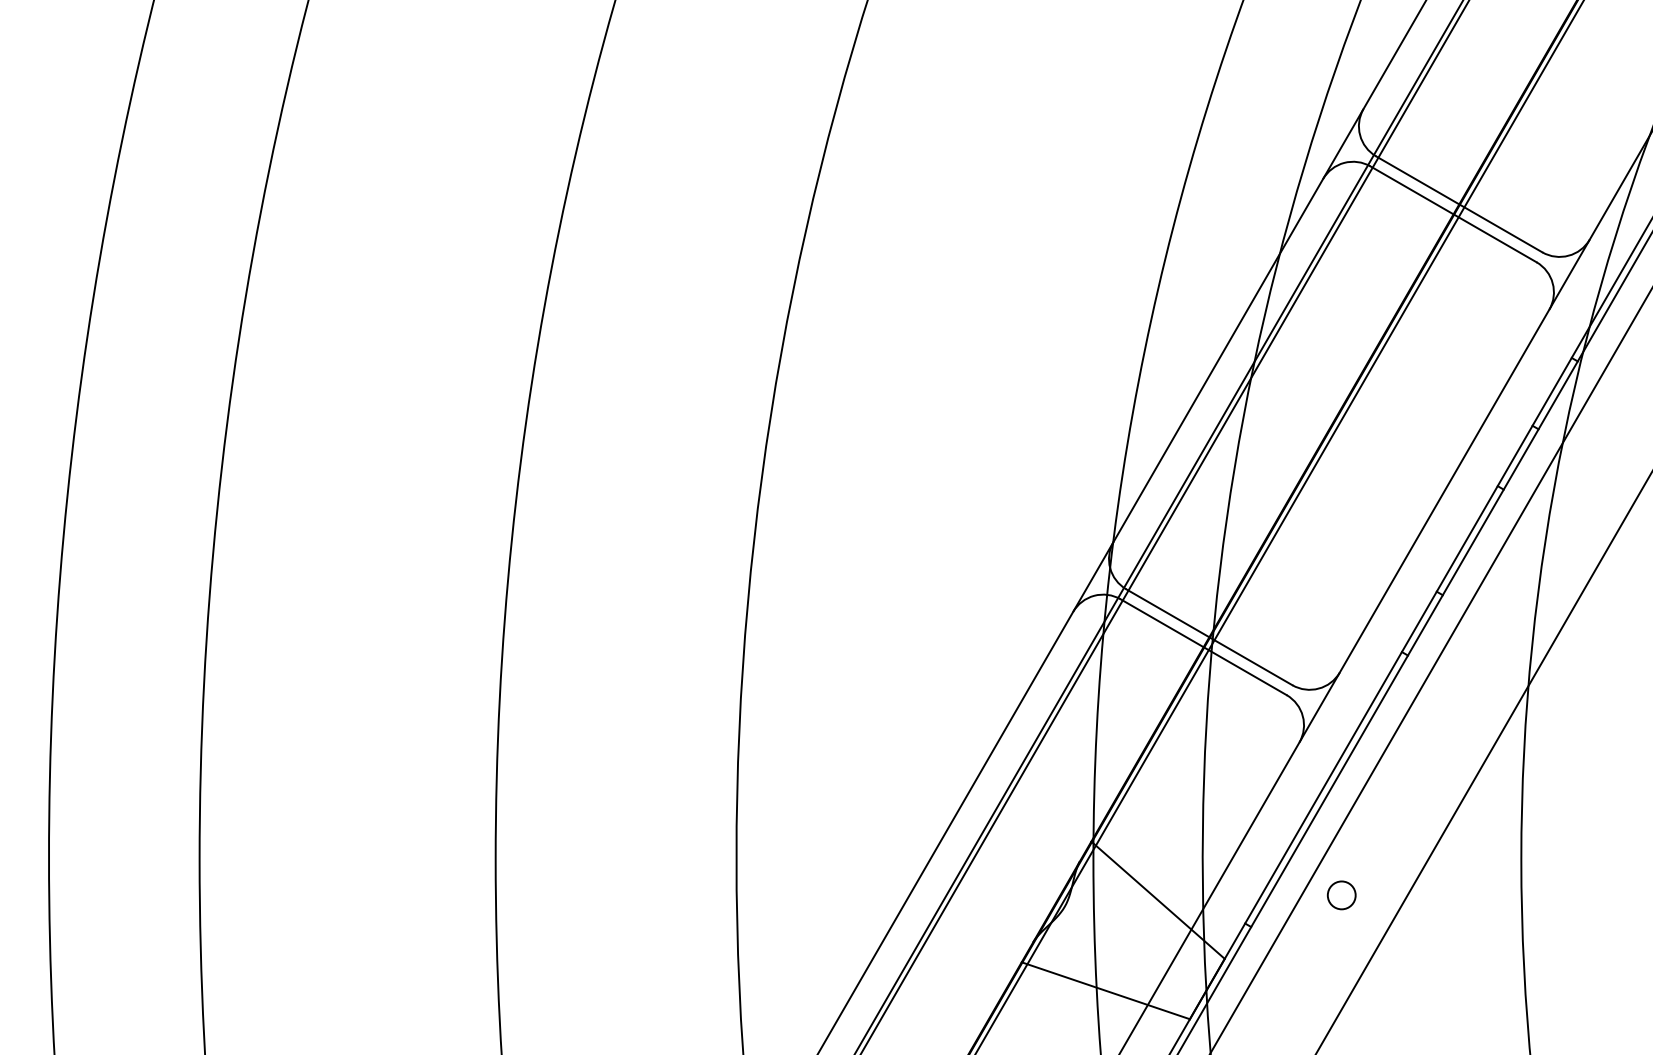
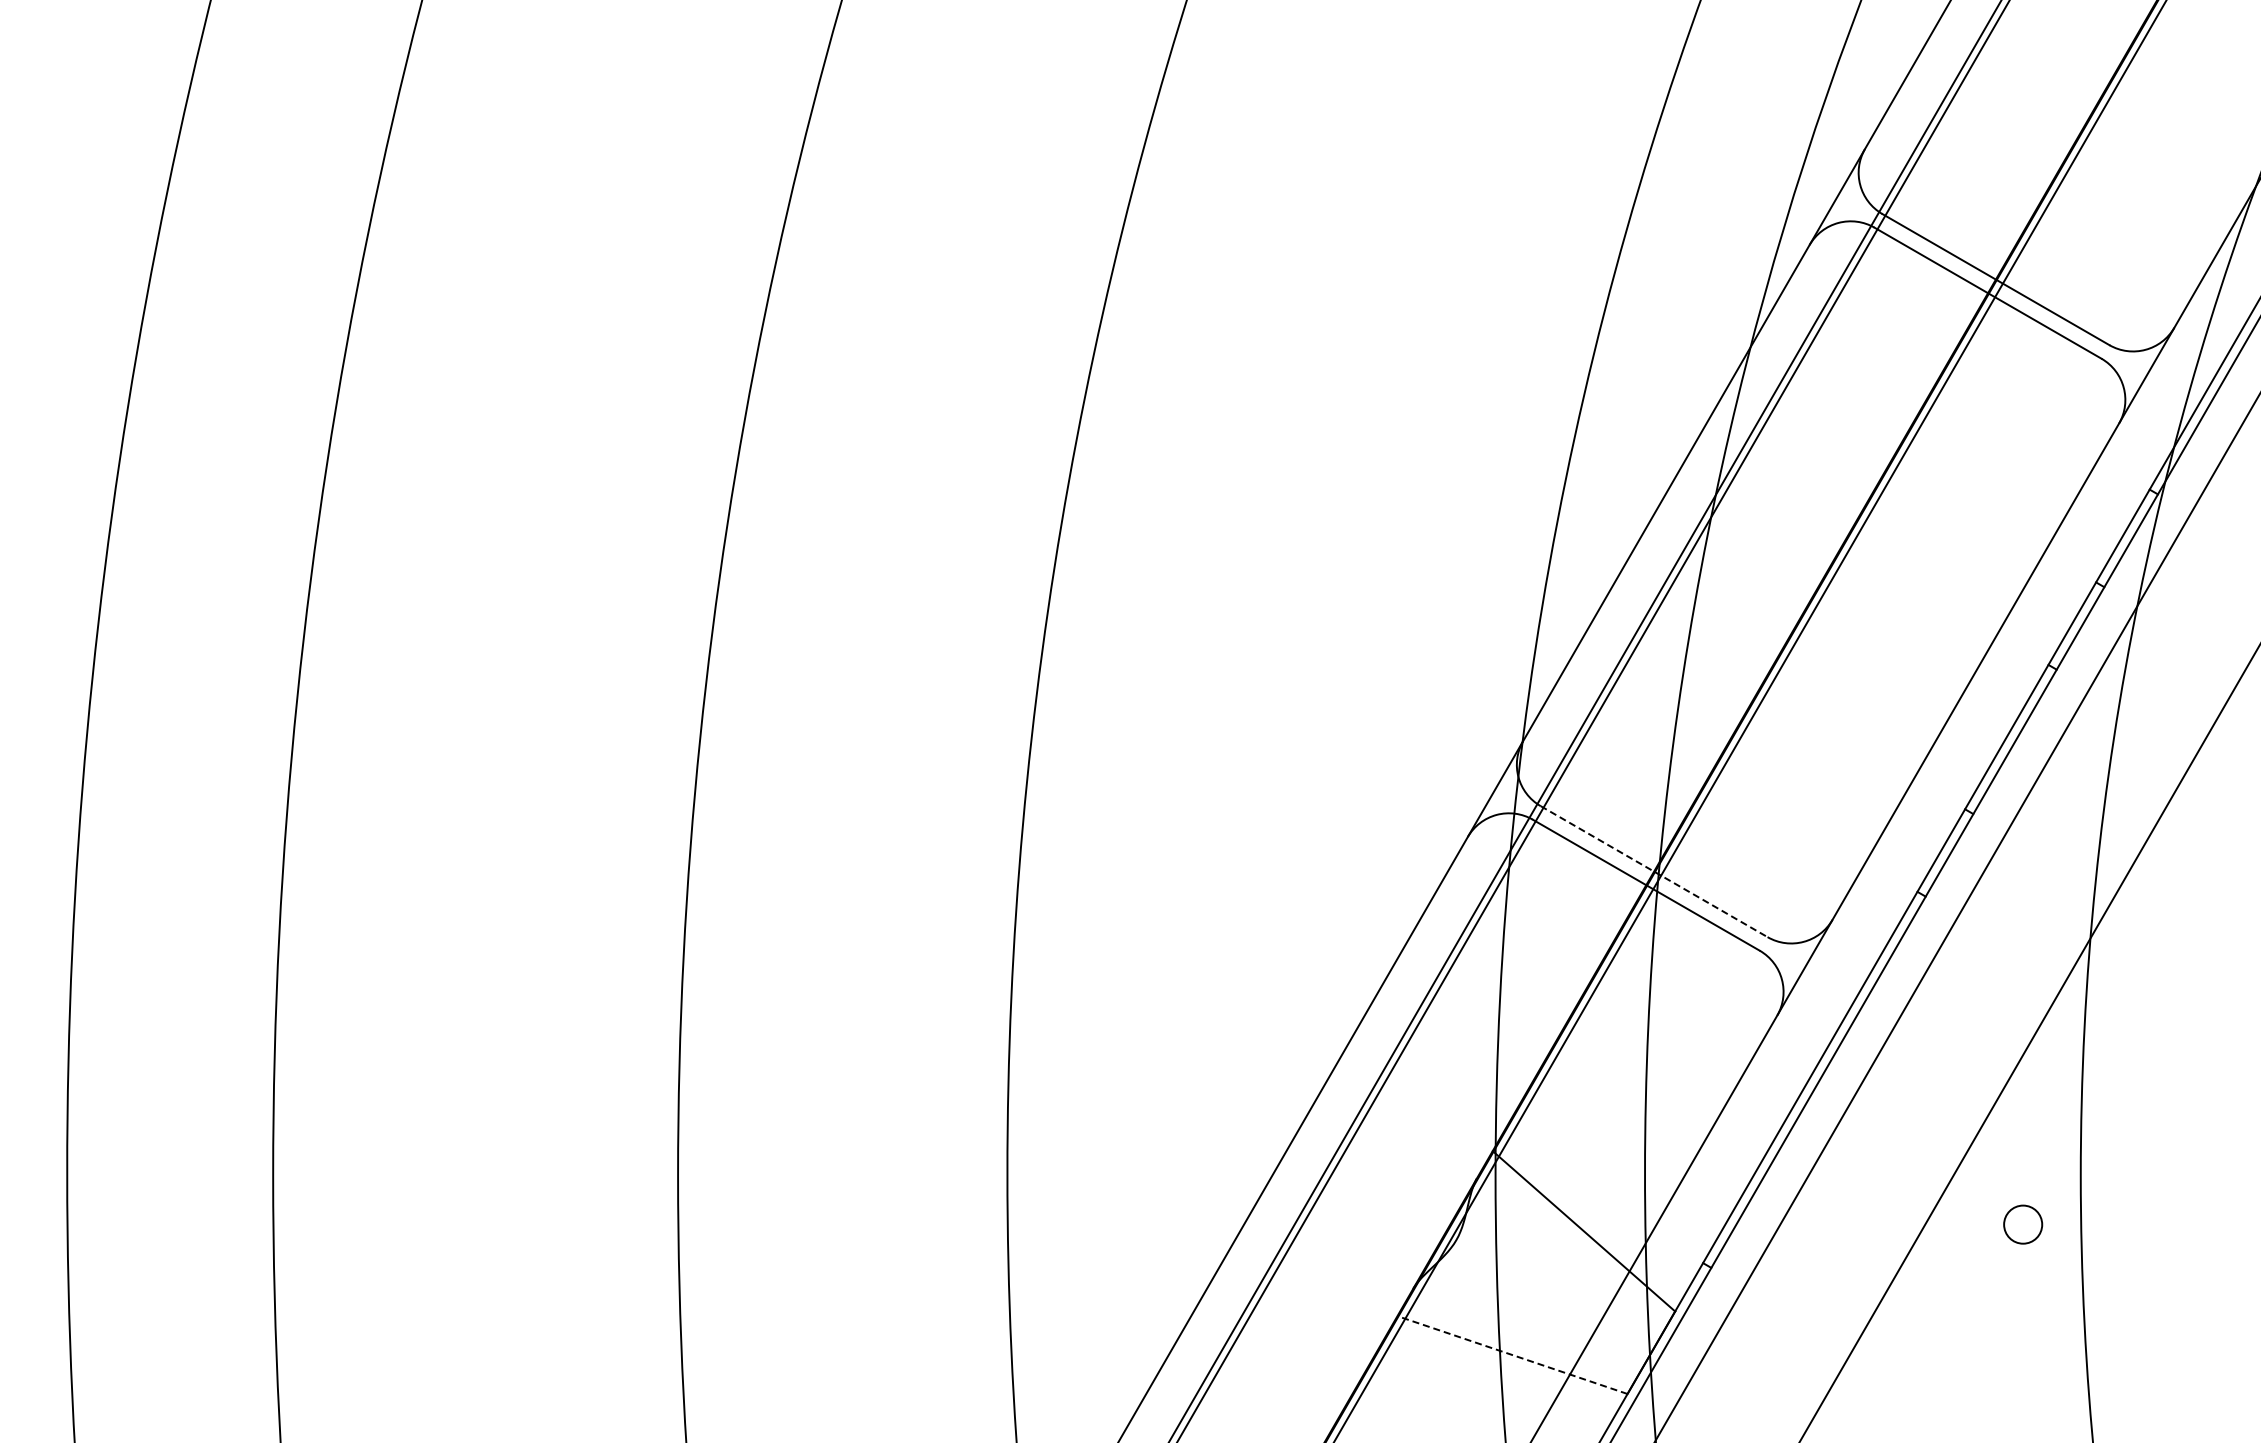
line: (1209, 637) -> (1654, 871), solid -> dashed
circle: (1341, 895) -> (2023, 1224), moved
line: (1105, 990) -> (1512, 1354), solid -> dashed

